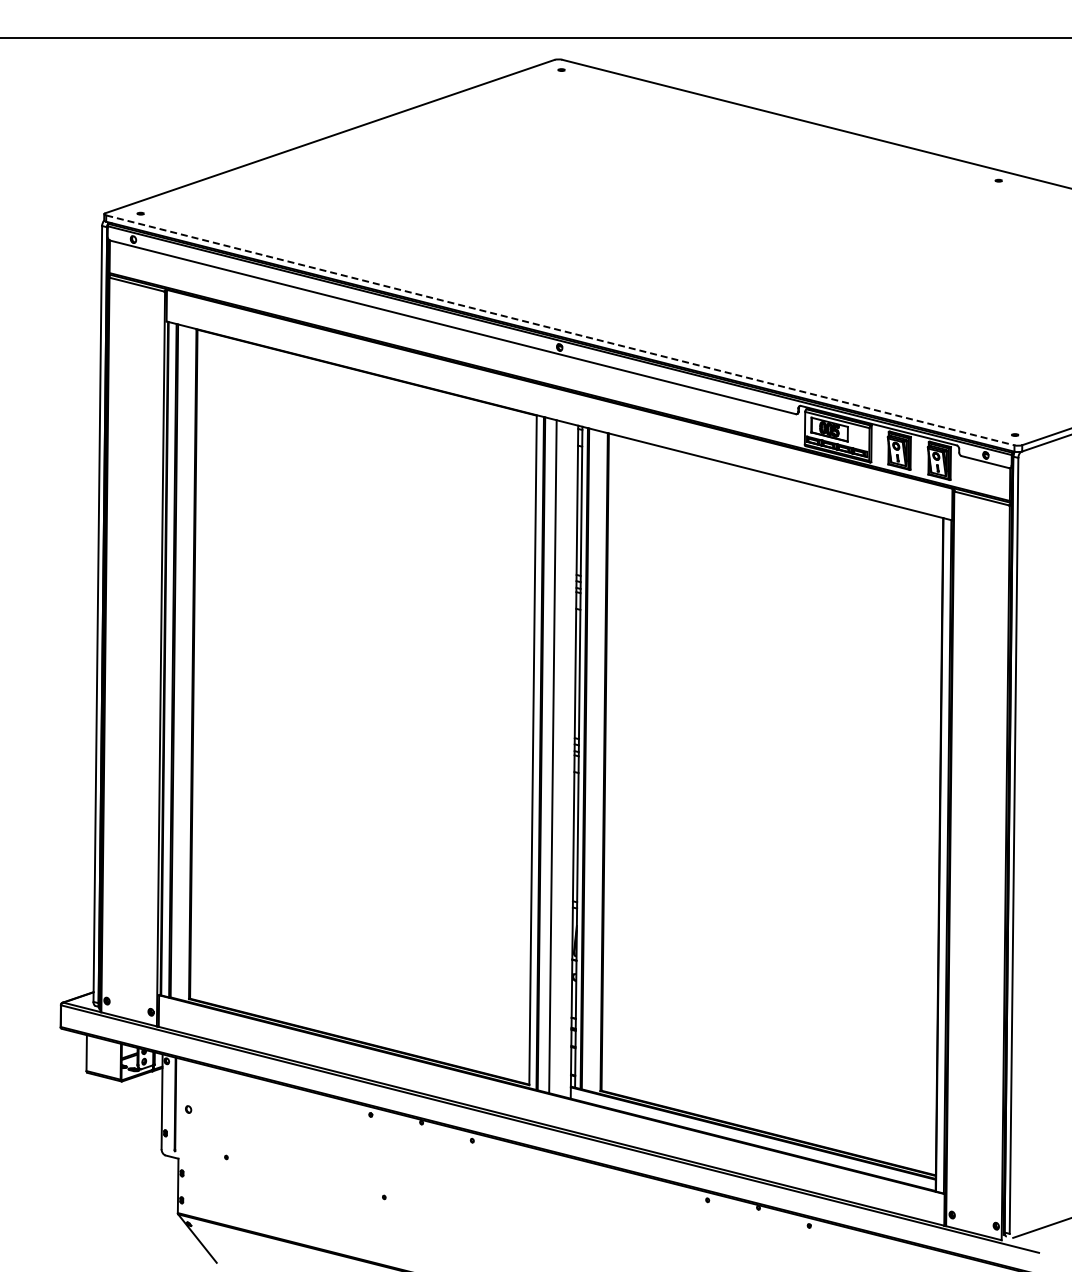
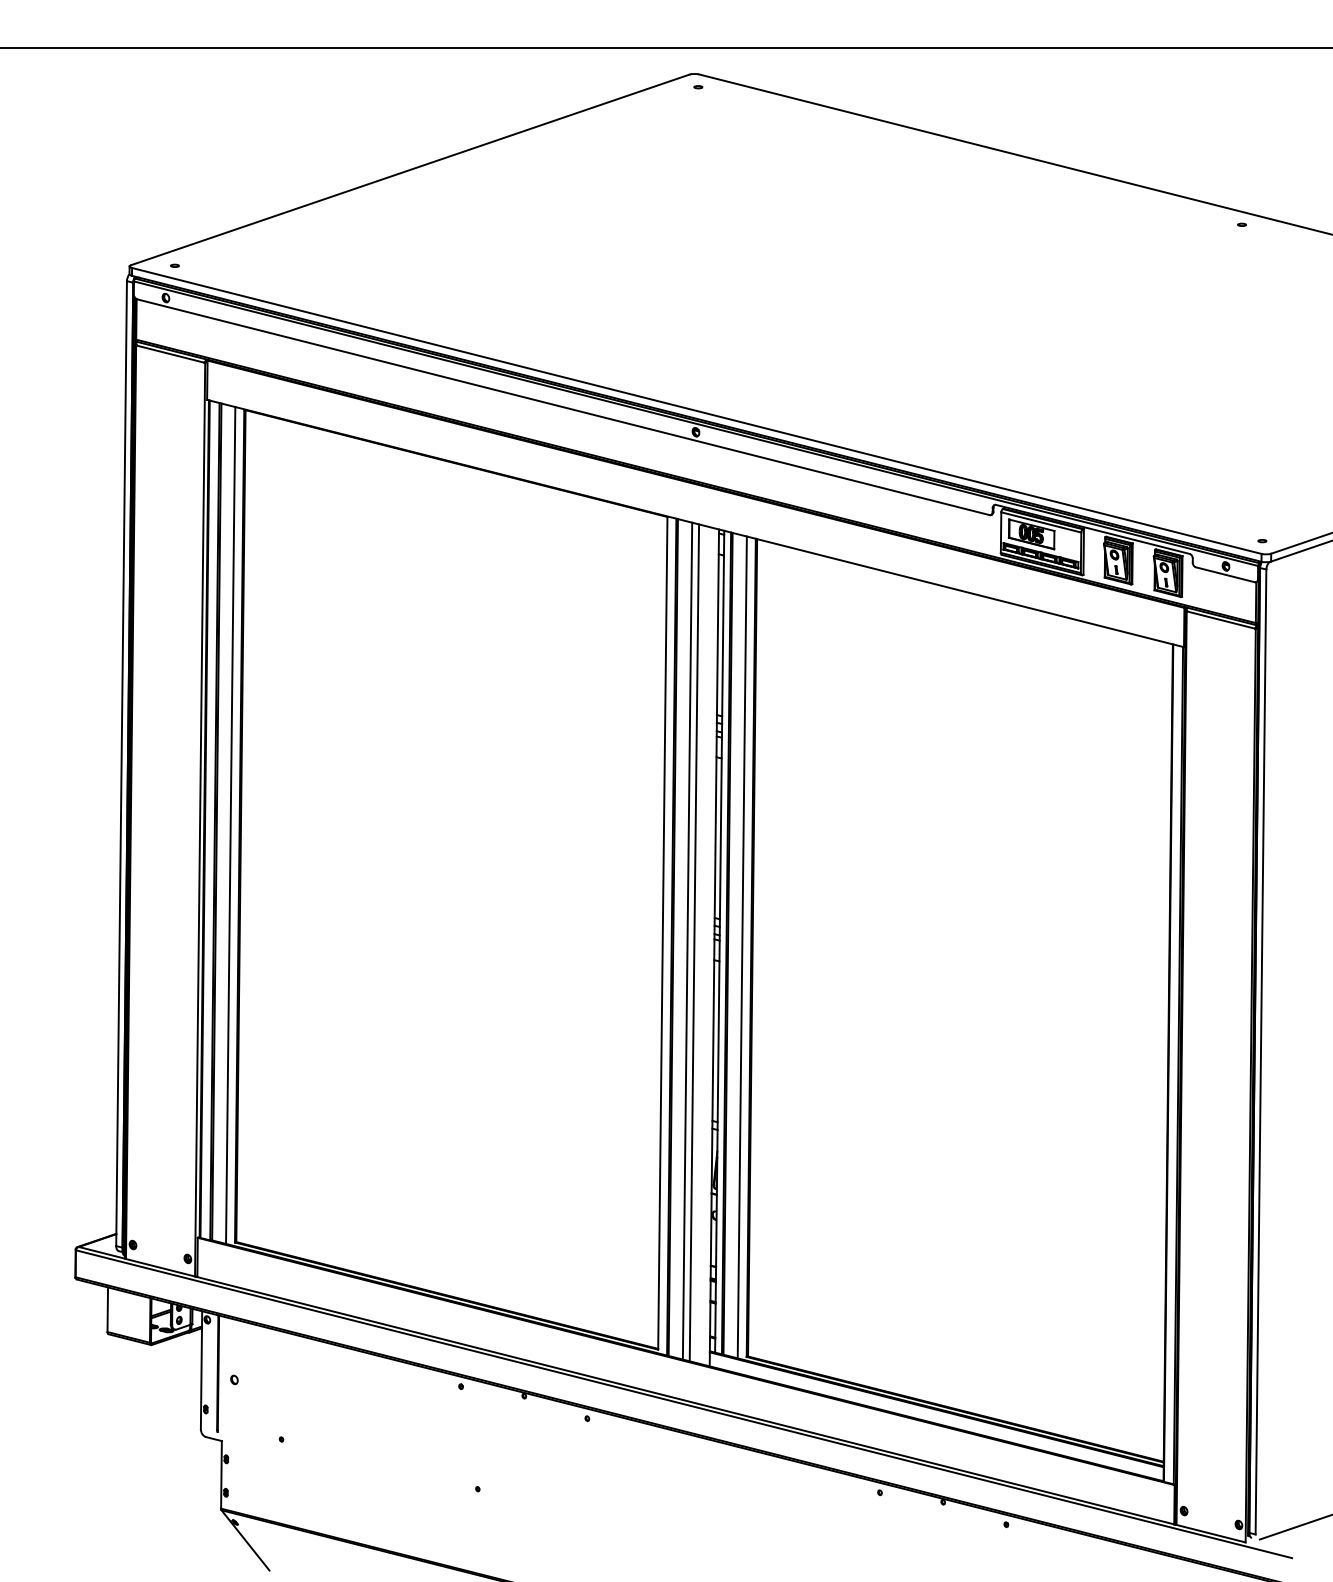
line: (560, 330) -> (696, 411), dashed -> solid
line: (185, 663) -> (230, 825), added
line: (558, 757) -> (694, 942), added
line: (596, 761) -> (741, 947), added

